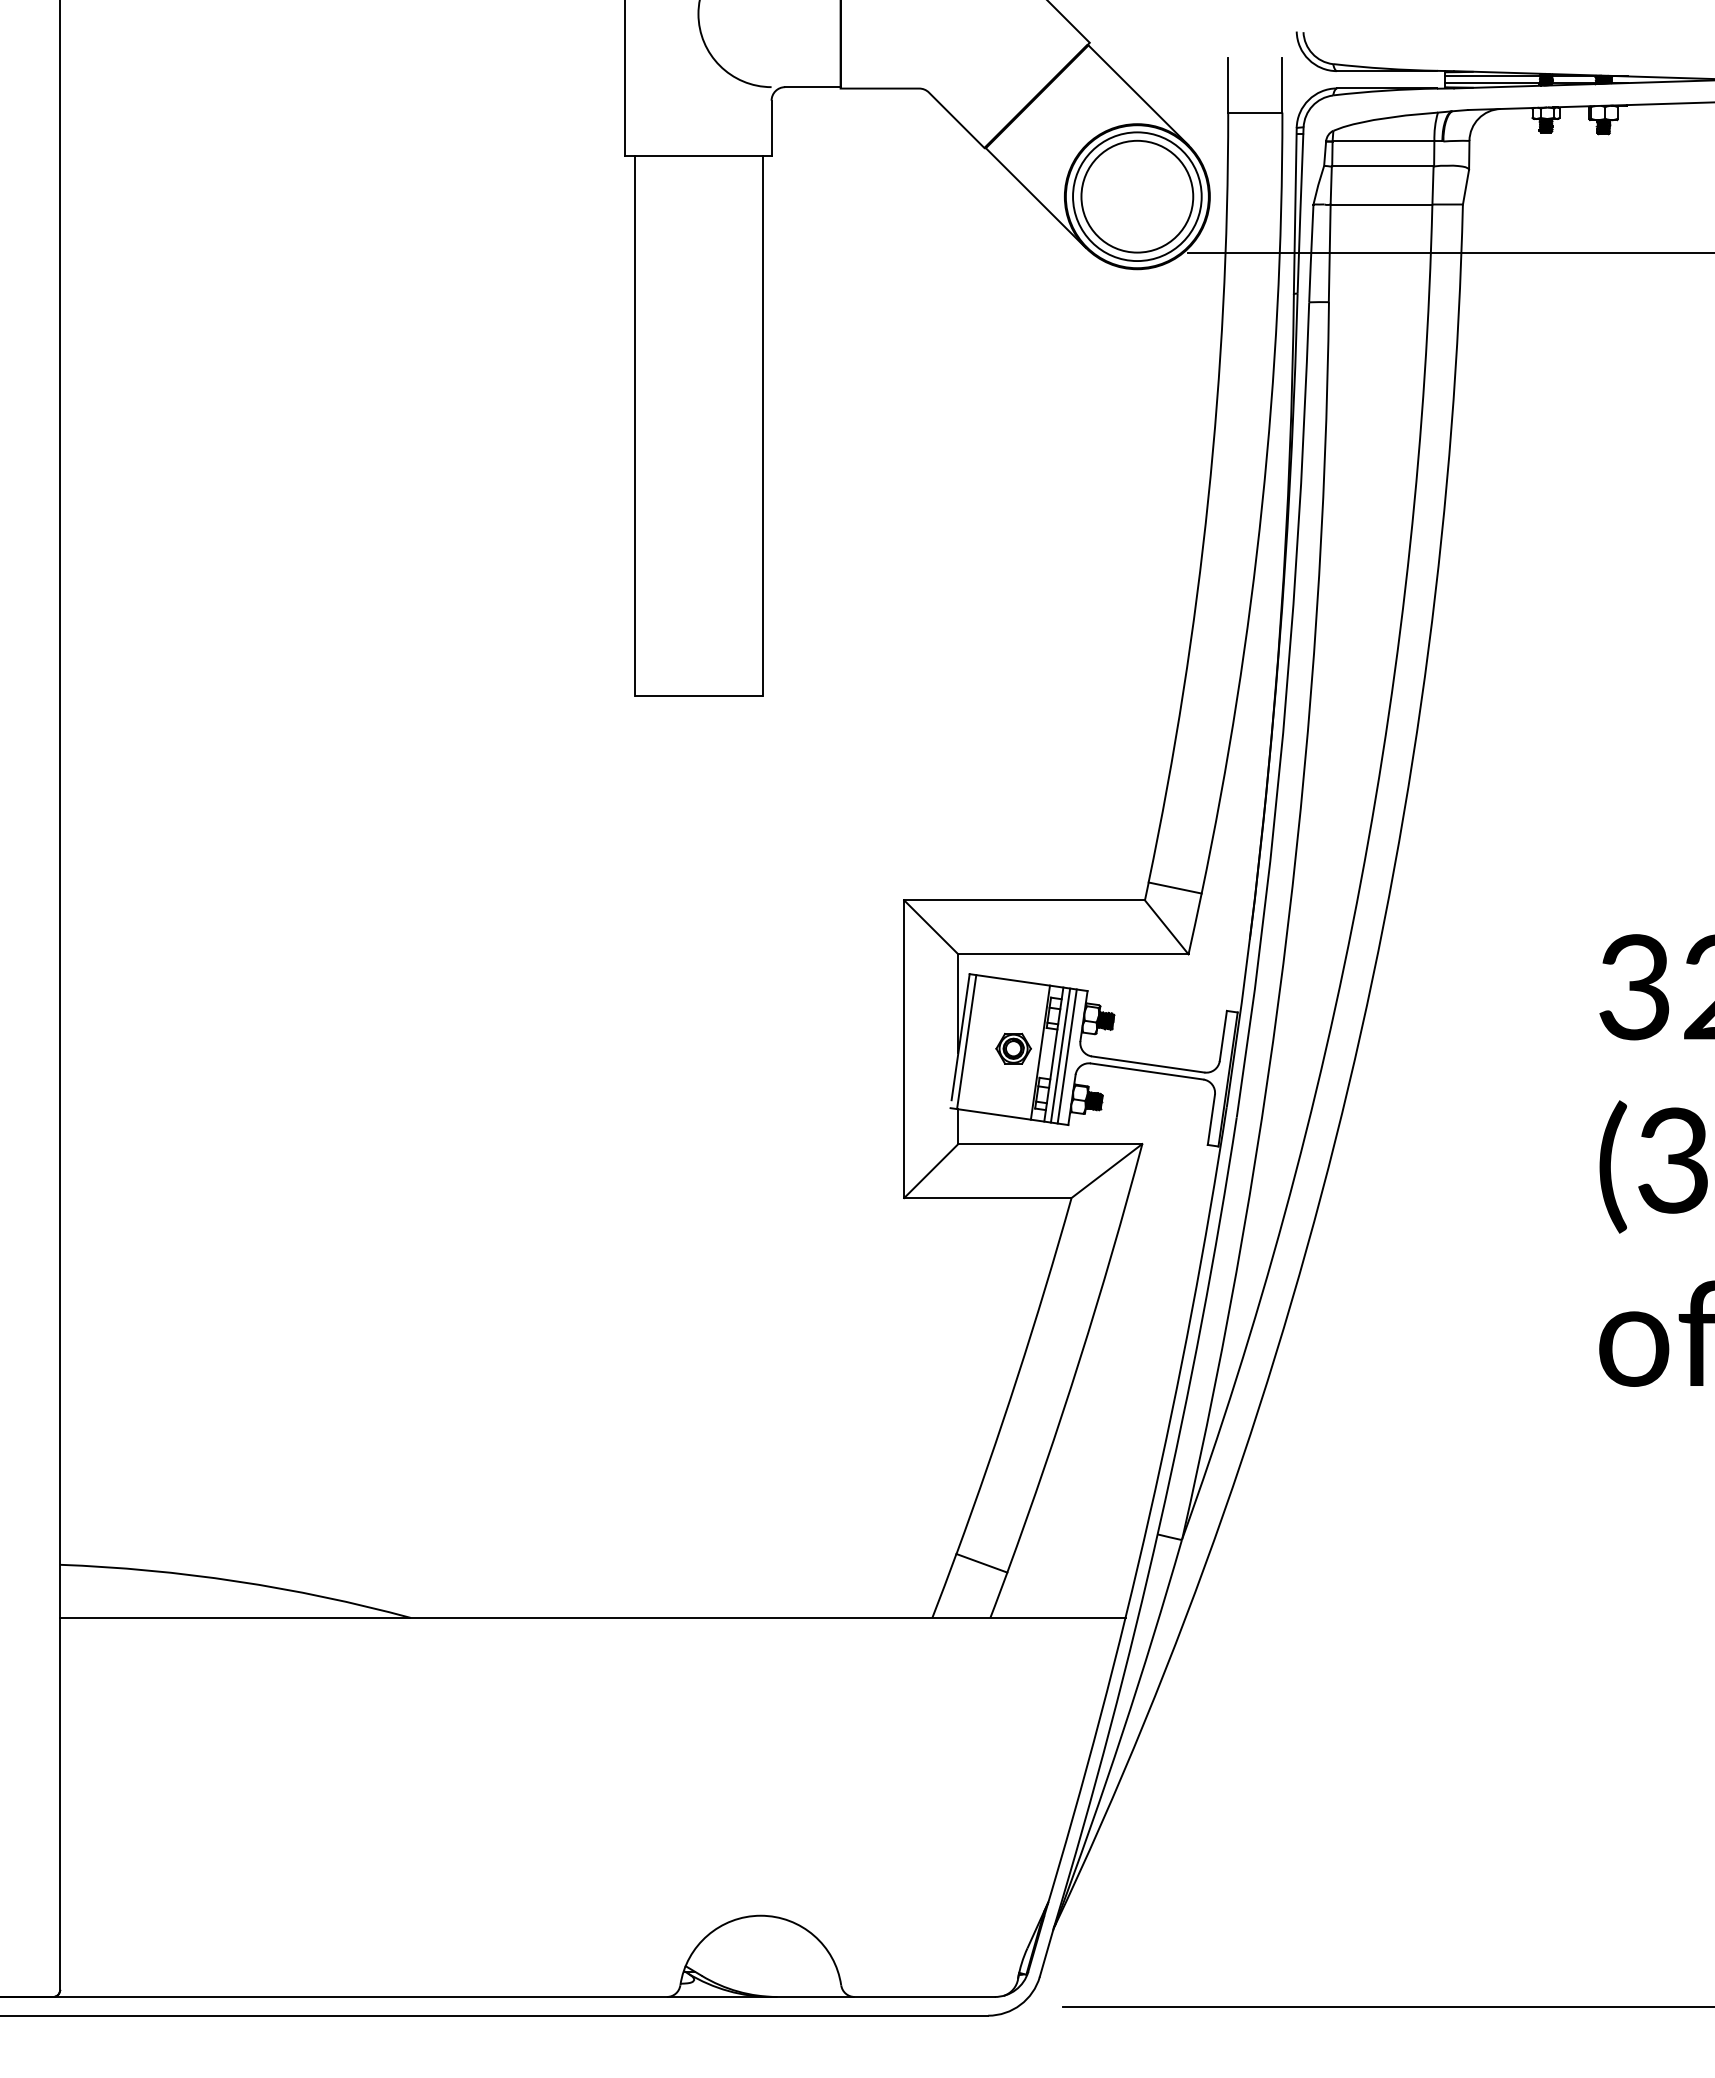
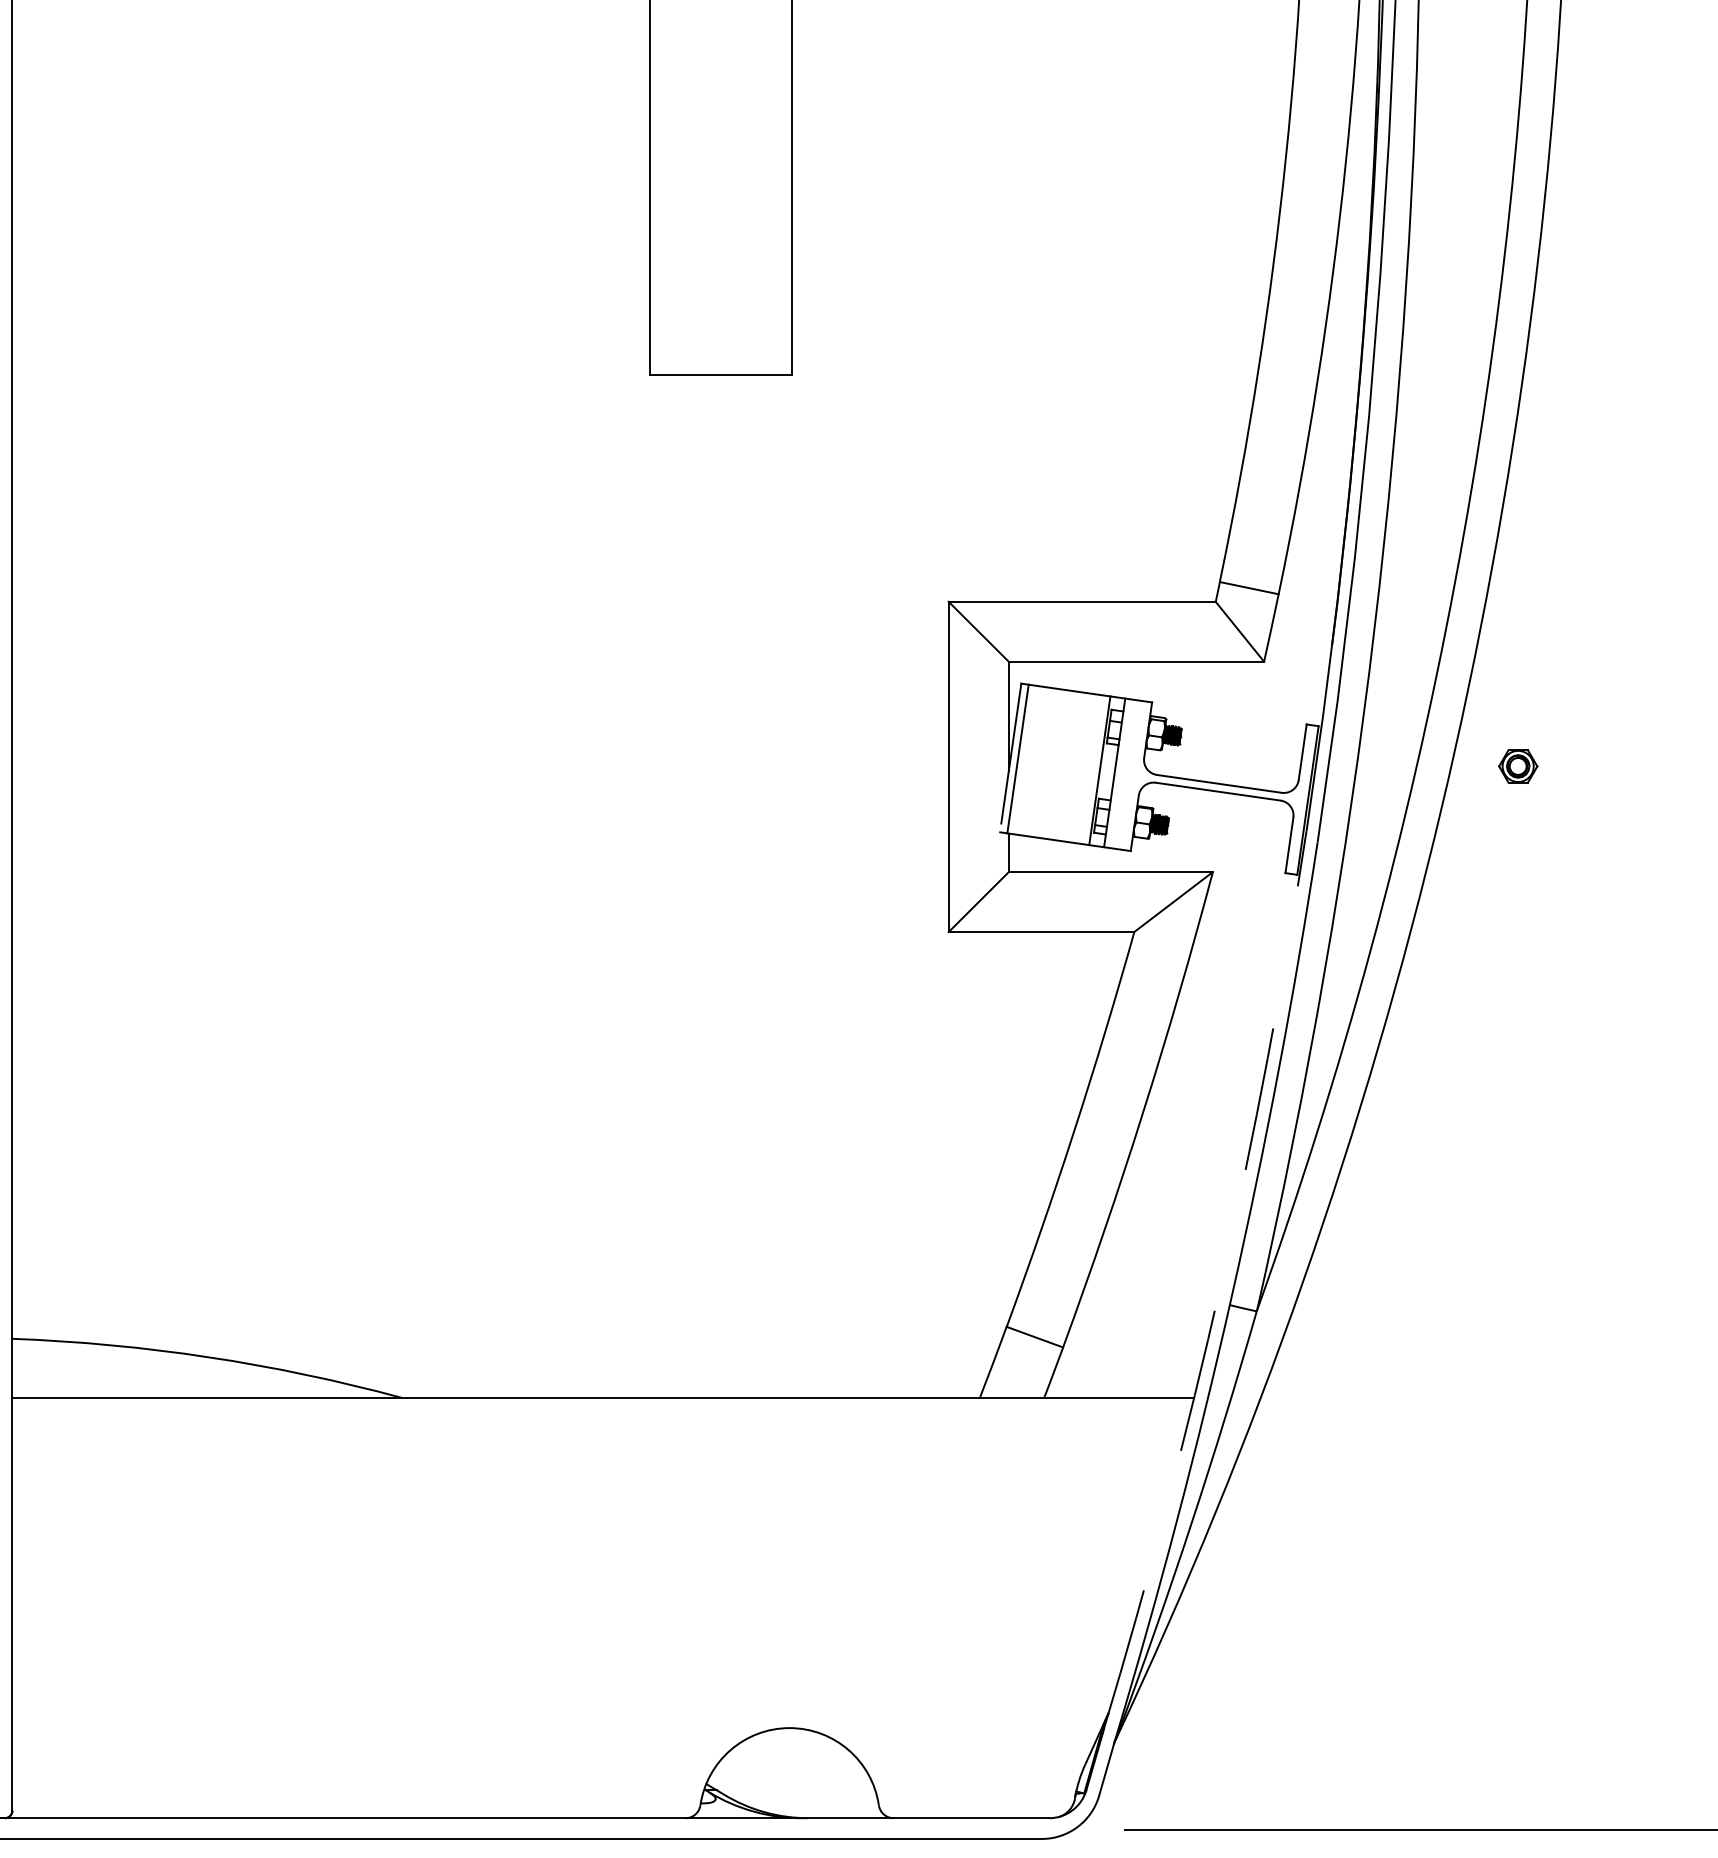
part: (1013, 1048) -> (1518, 766), moved
line: (1060, 1055) -> (1122, 773), removed
line: (1066, 1056) -> (1128, 775), removed
arc: (1149, 1515) -> (1220, 1284), solid -> dashed

